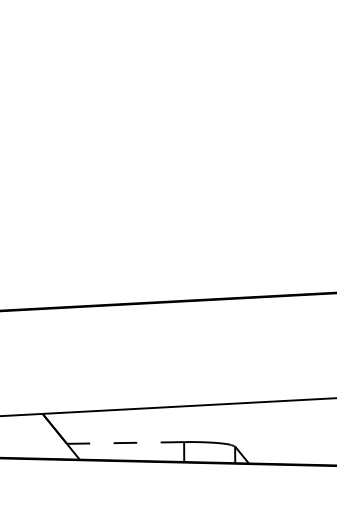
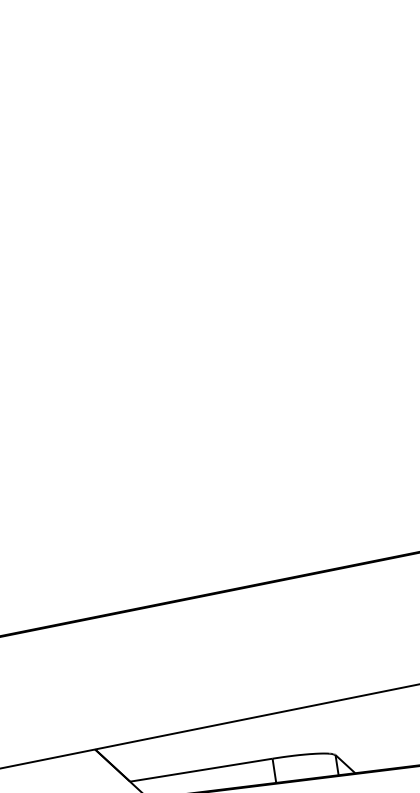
line: (124, 443) -> (200, 770), dashed -> solid

